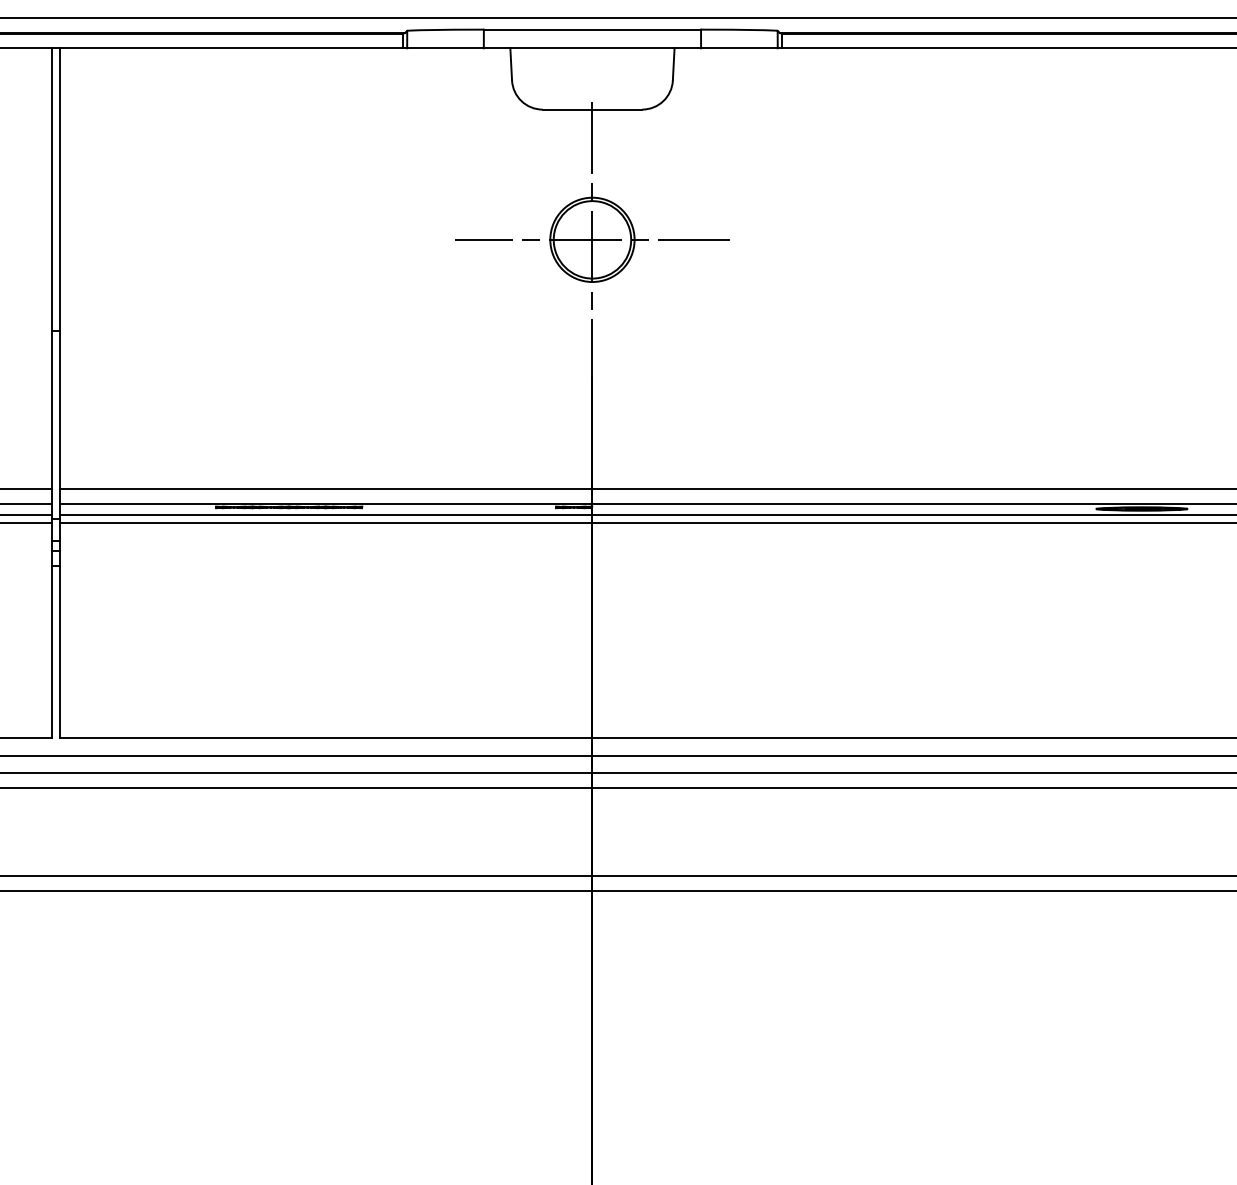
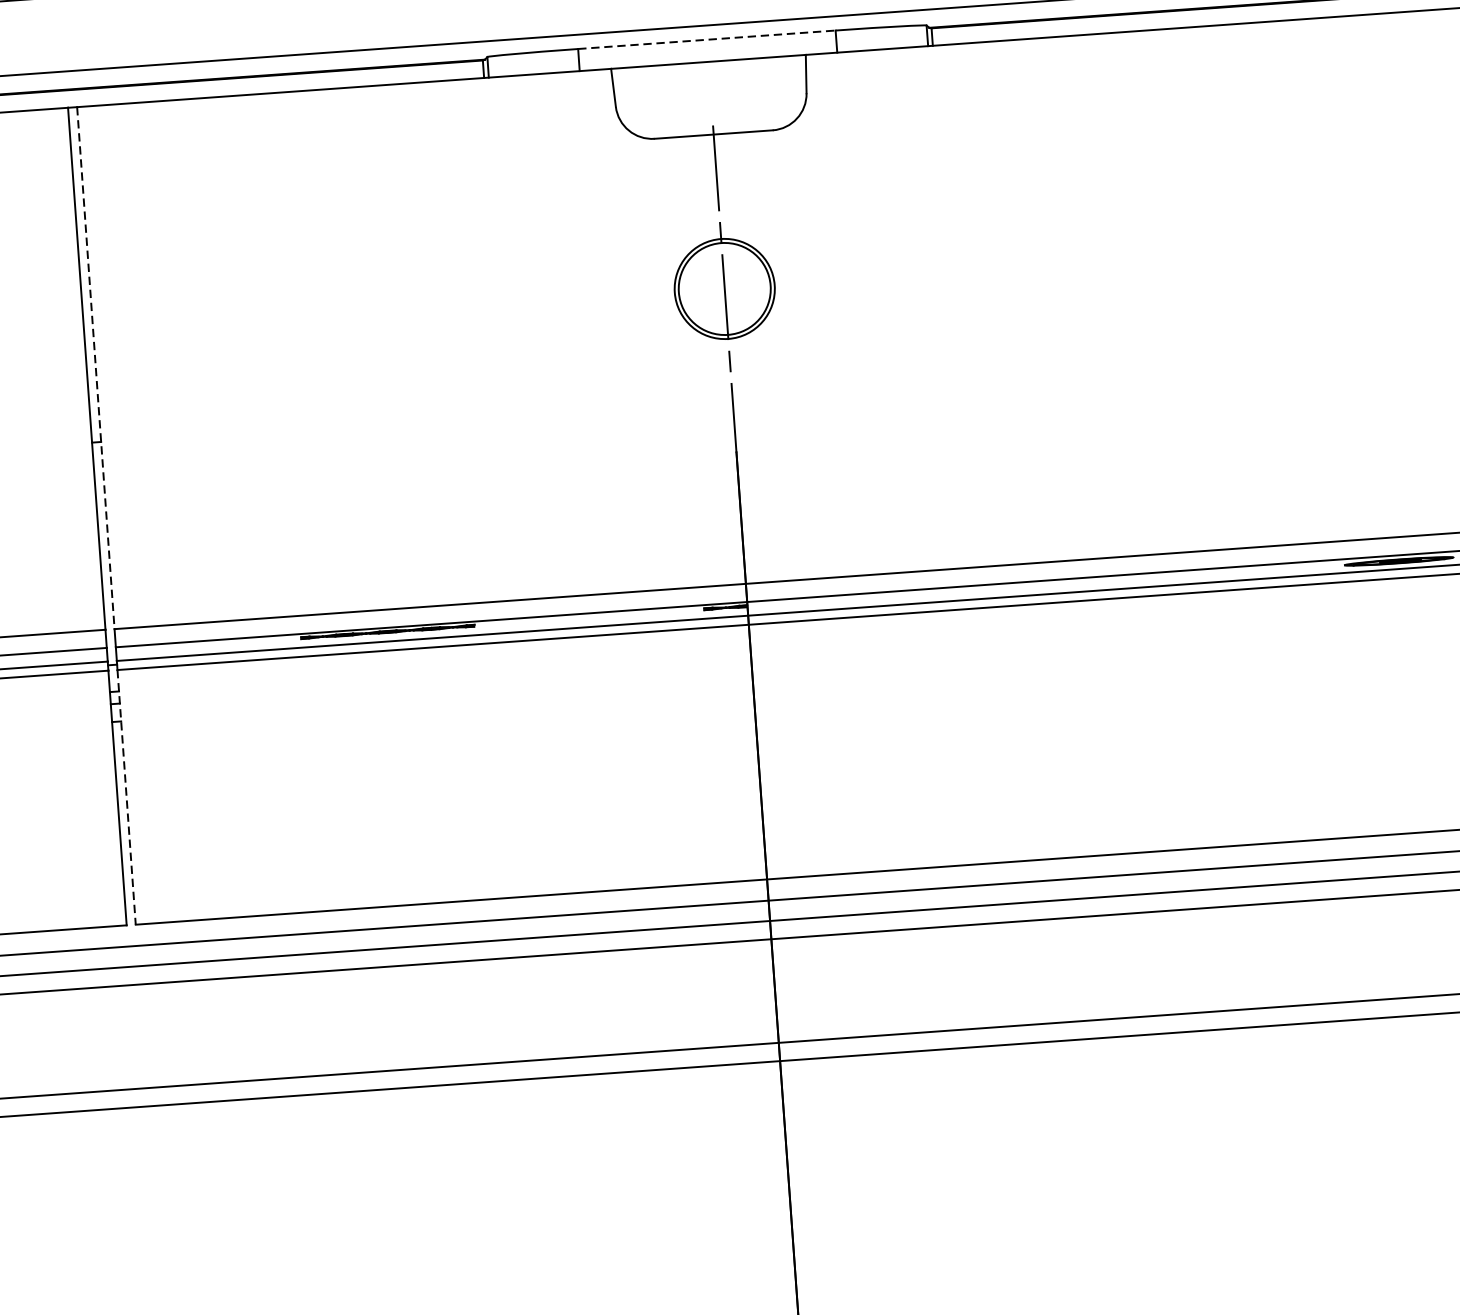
line: (592, 29) -> (706, 39), solid -> dashed
line: (592, 239) -> (724, 288), removed
line: (59, 268) -> (95, 368), solid -> dashed
line: (59, 631) -> (126, 798), solid -> dashed

